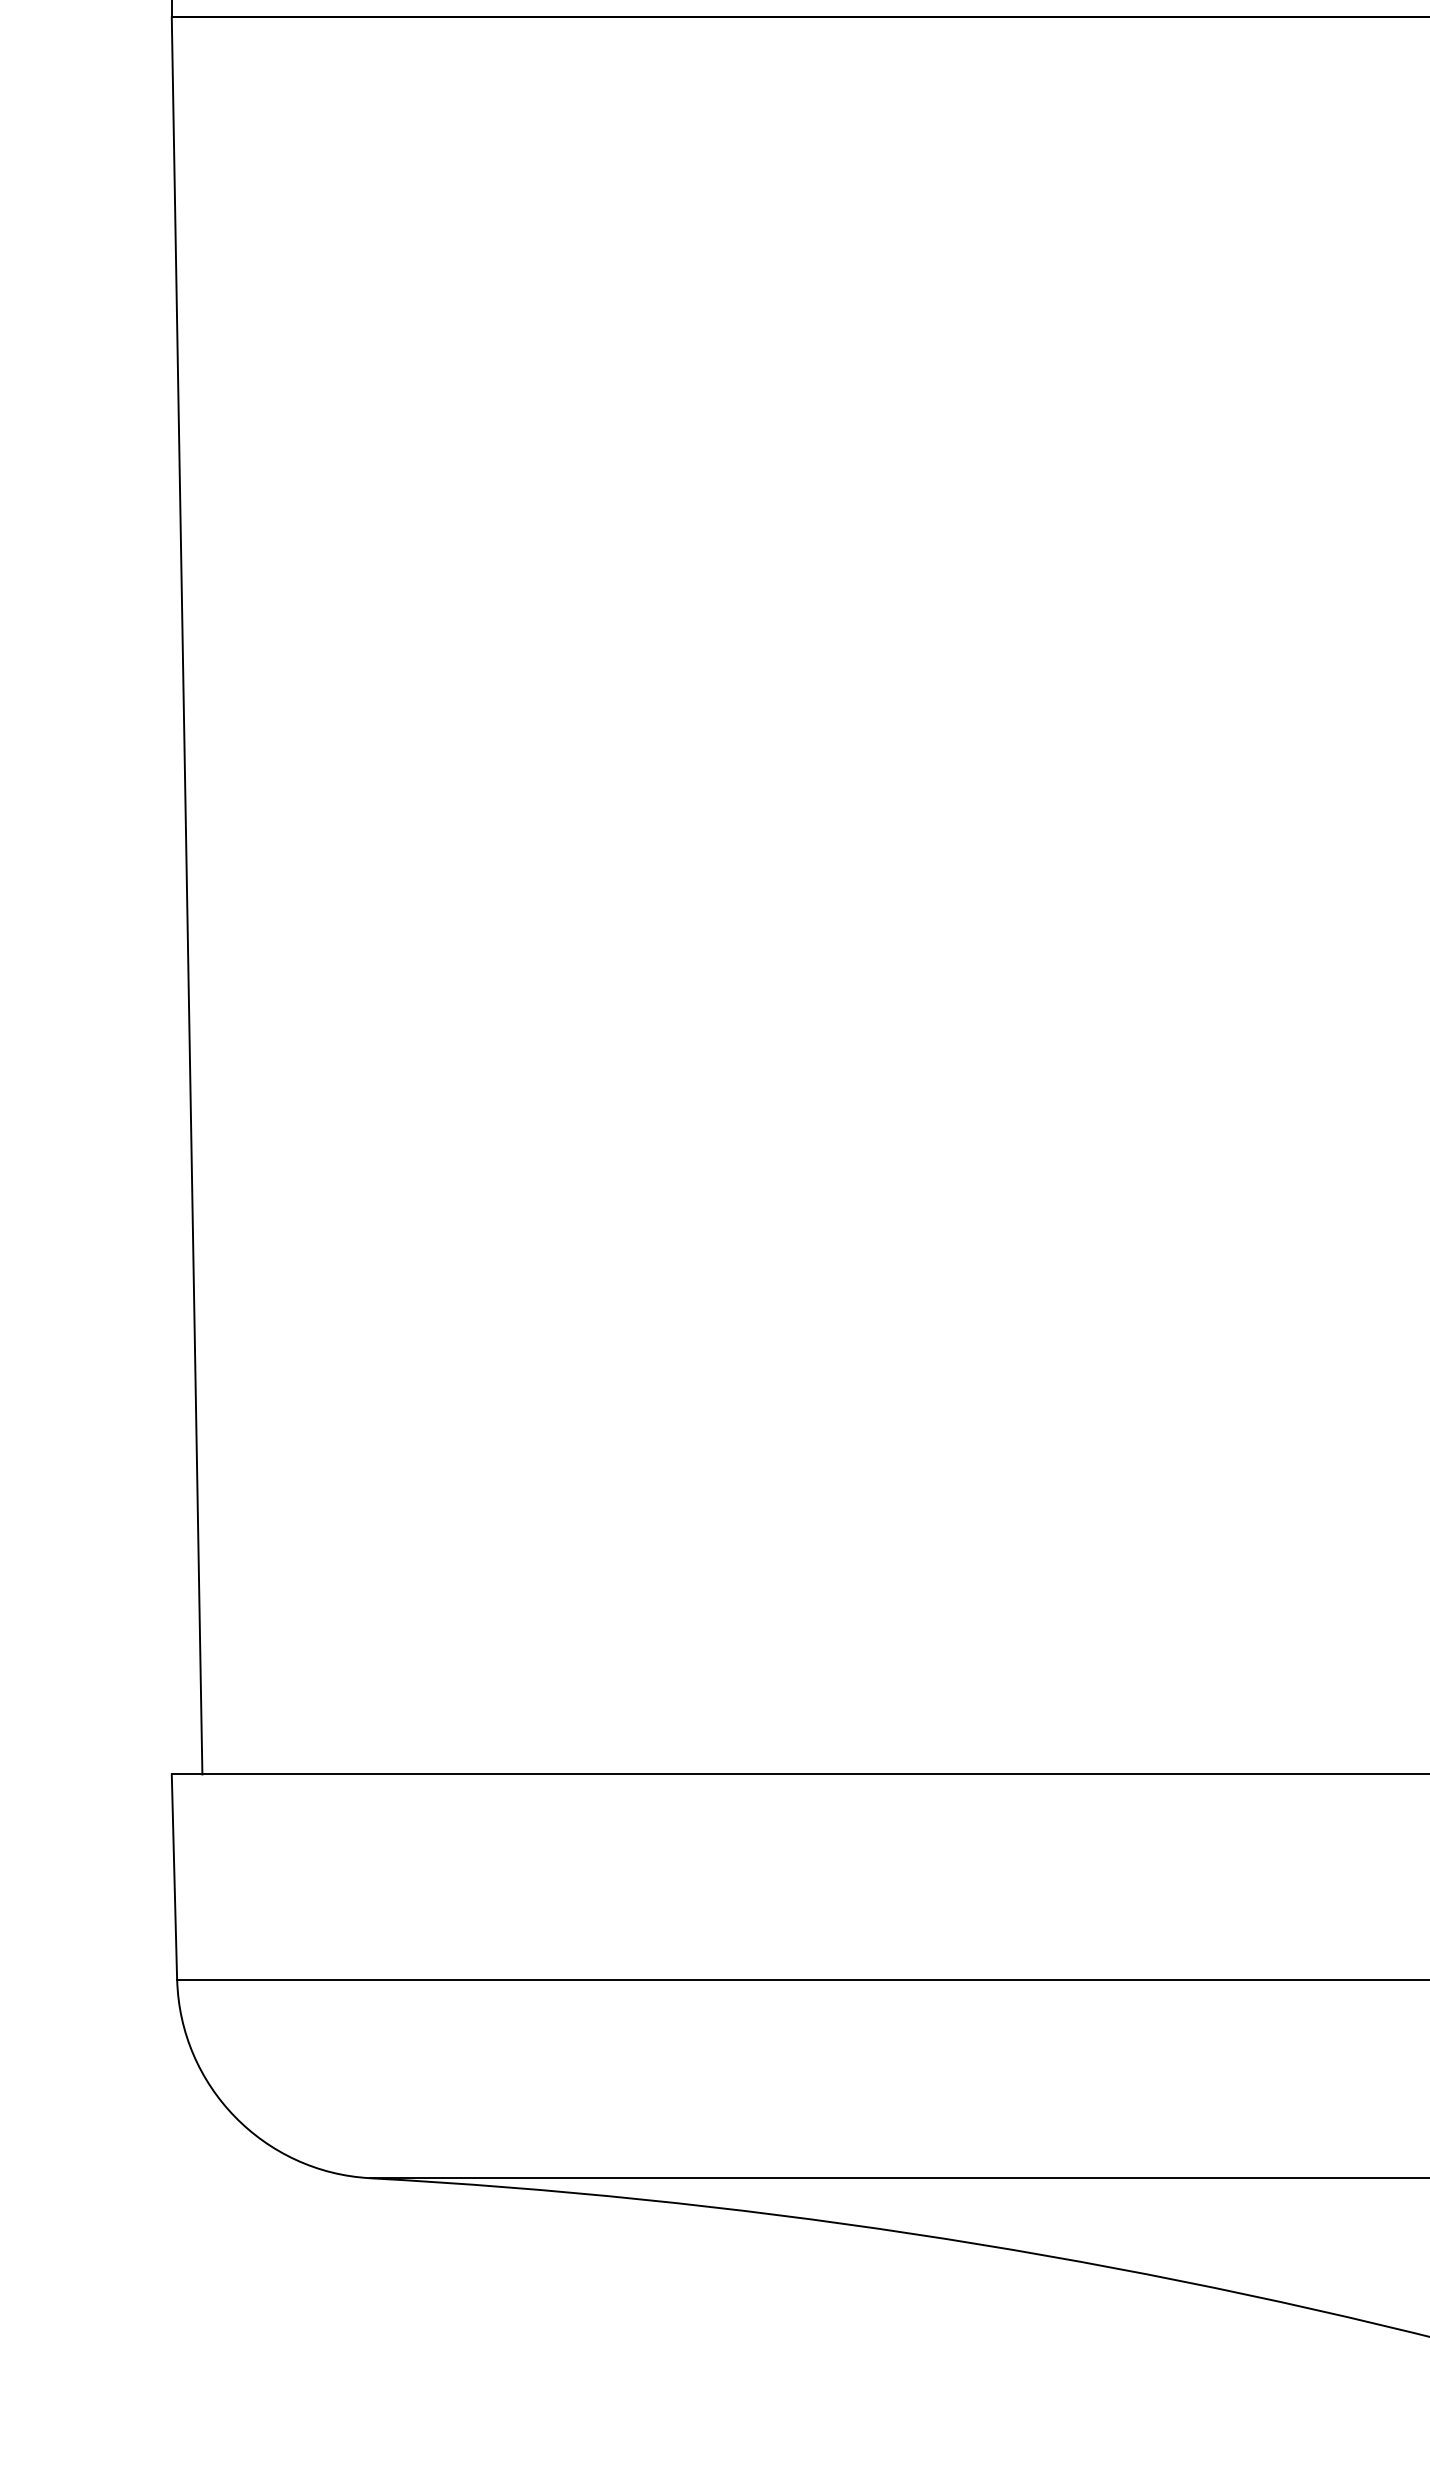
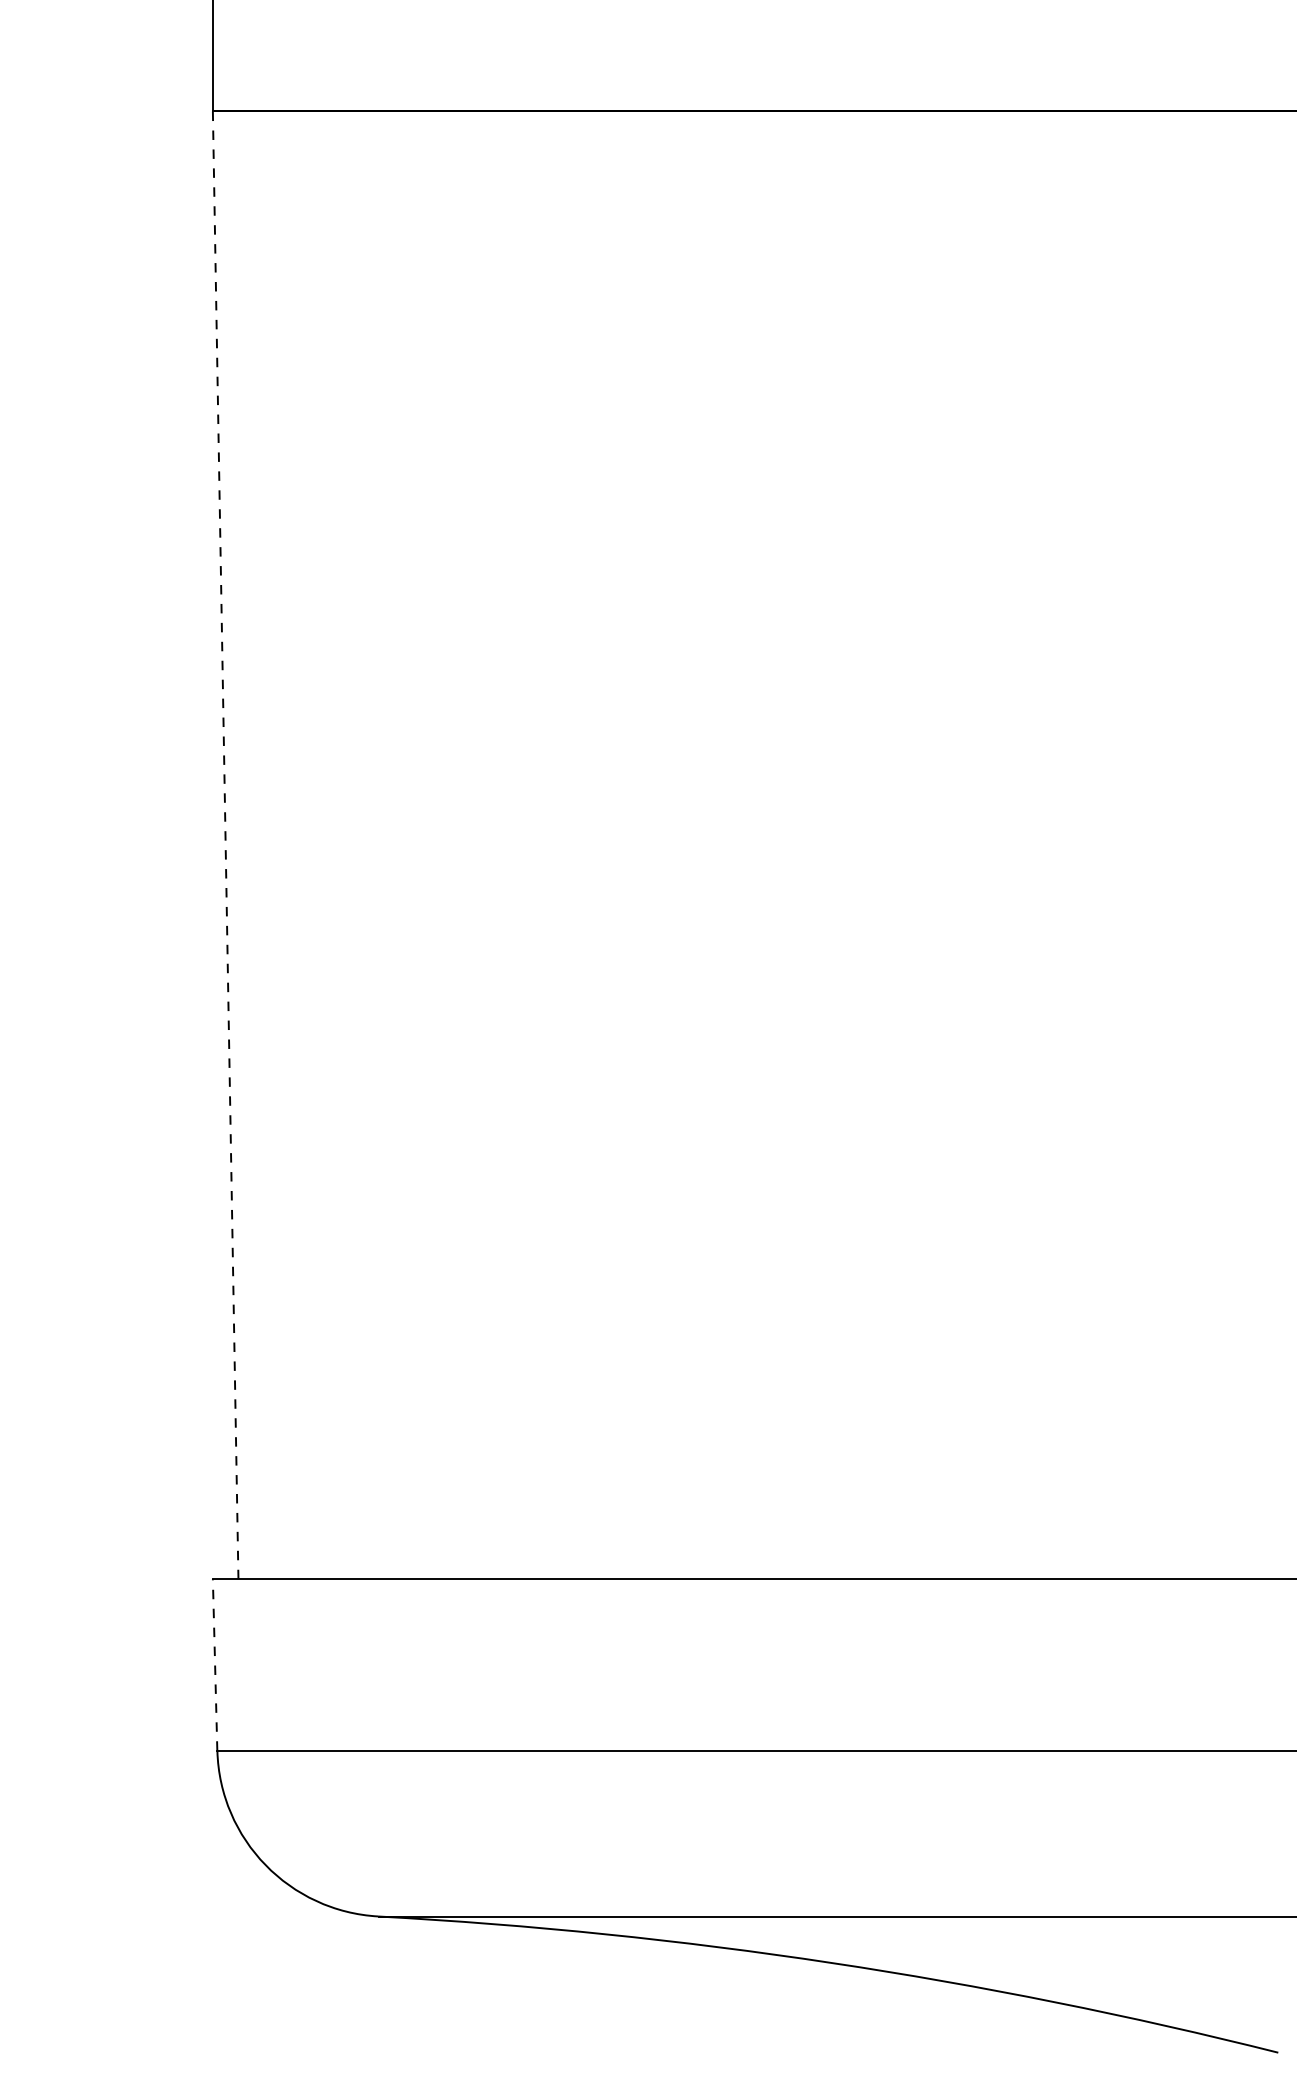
line: (186, 894) -> (225, 844), solid -> dashed
line: (174, 1876) -> (215, 1664), solid -> dashed

